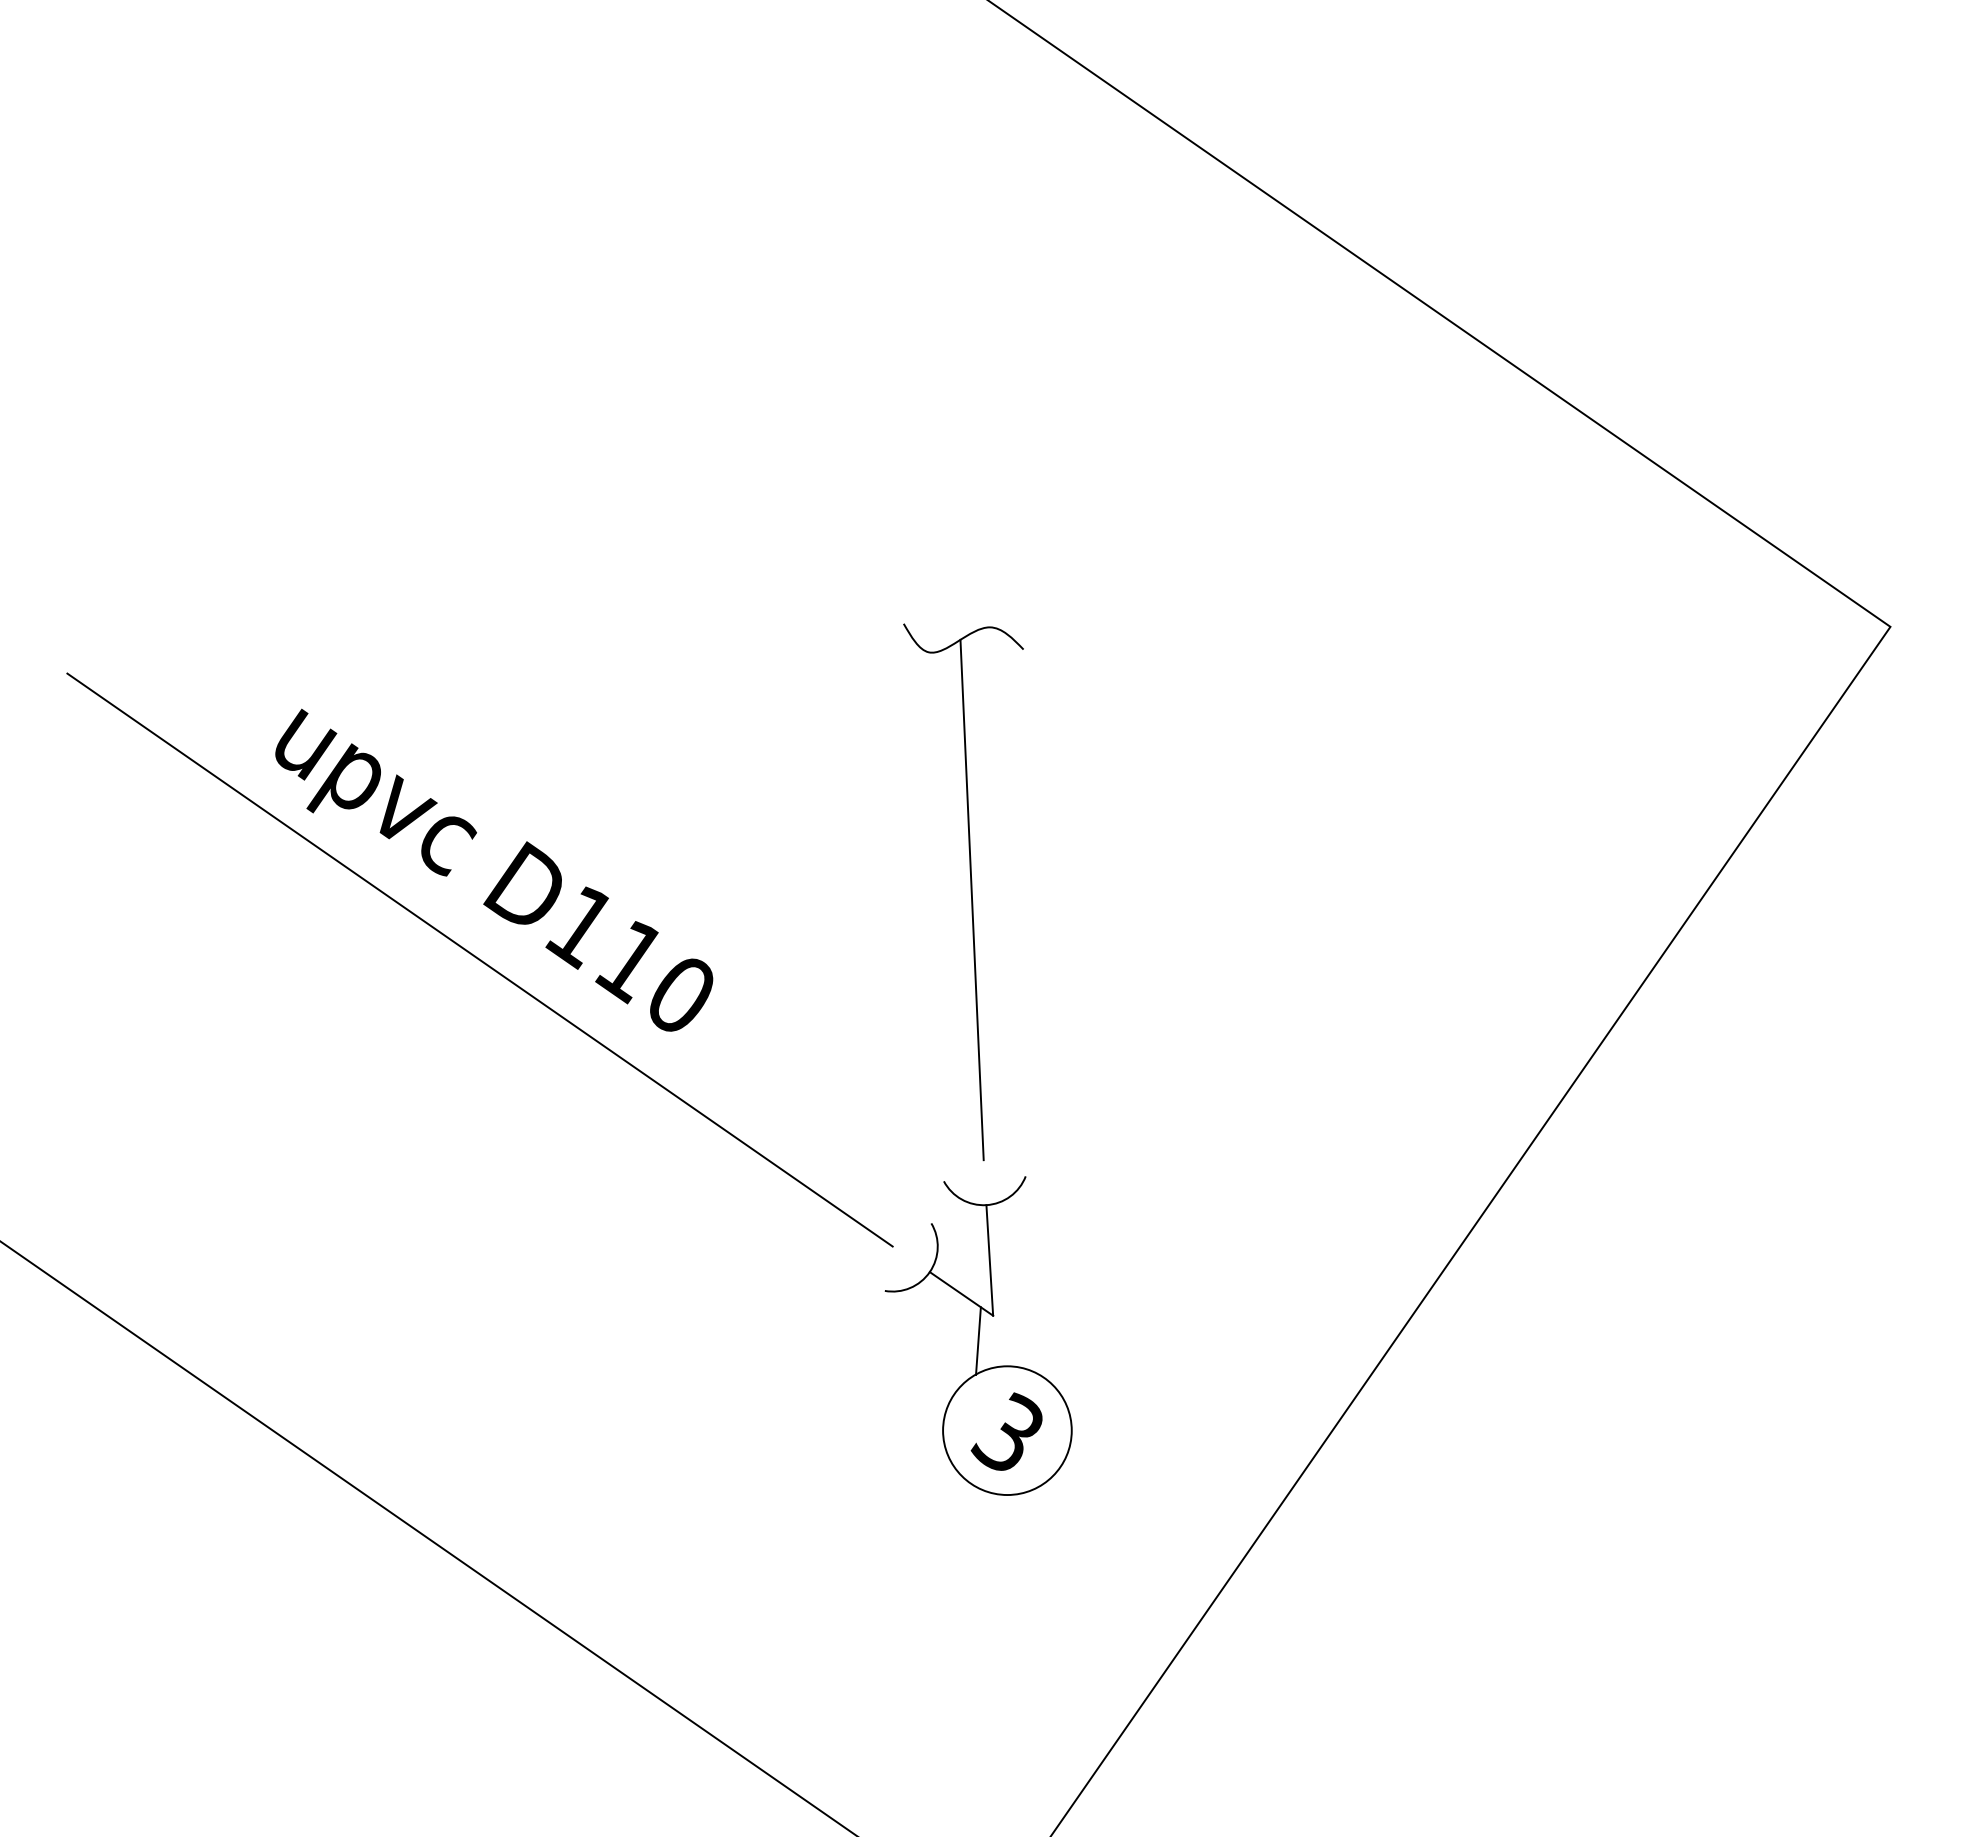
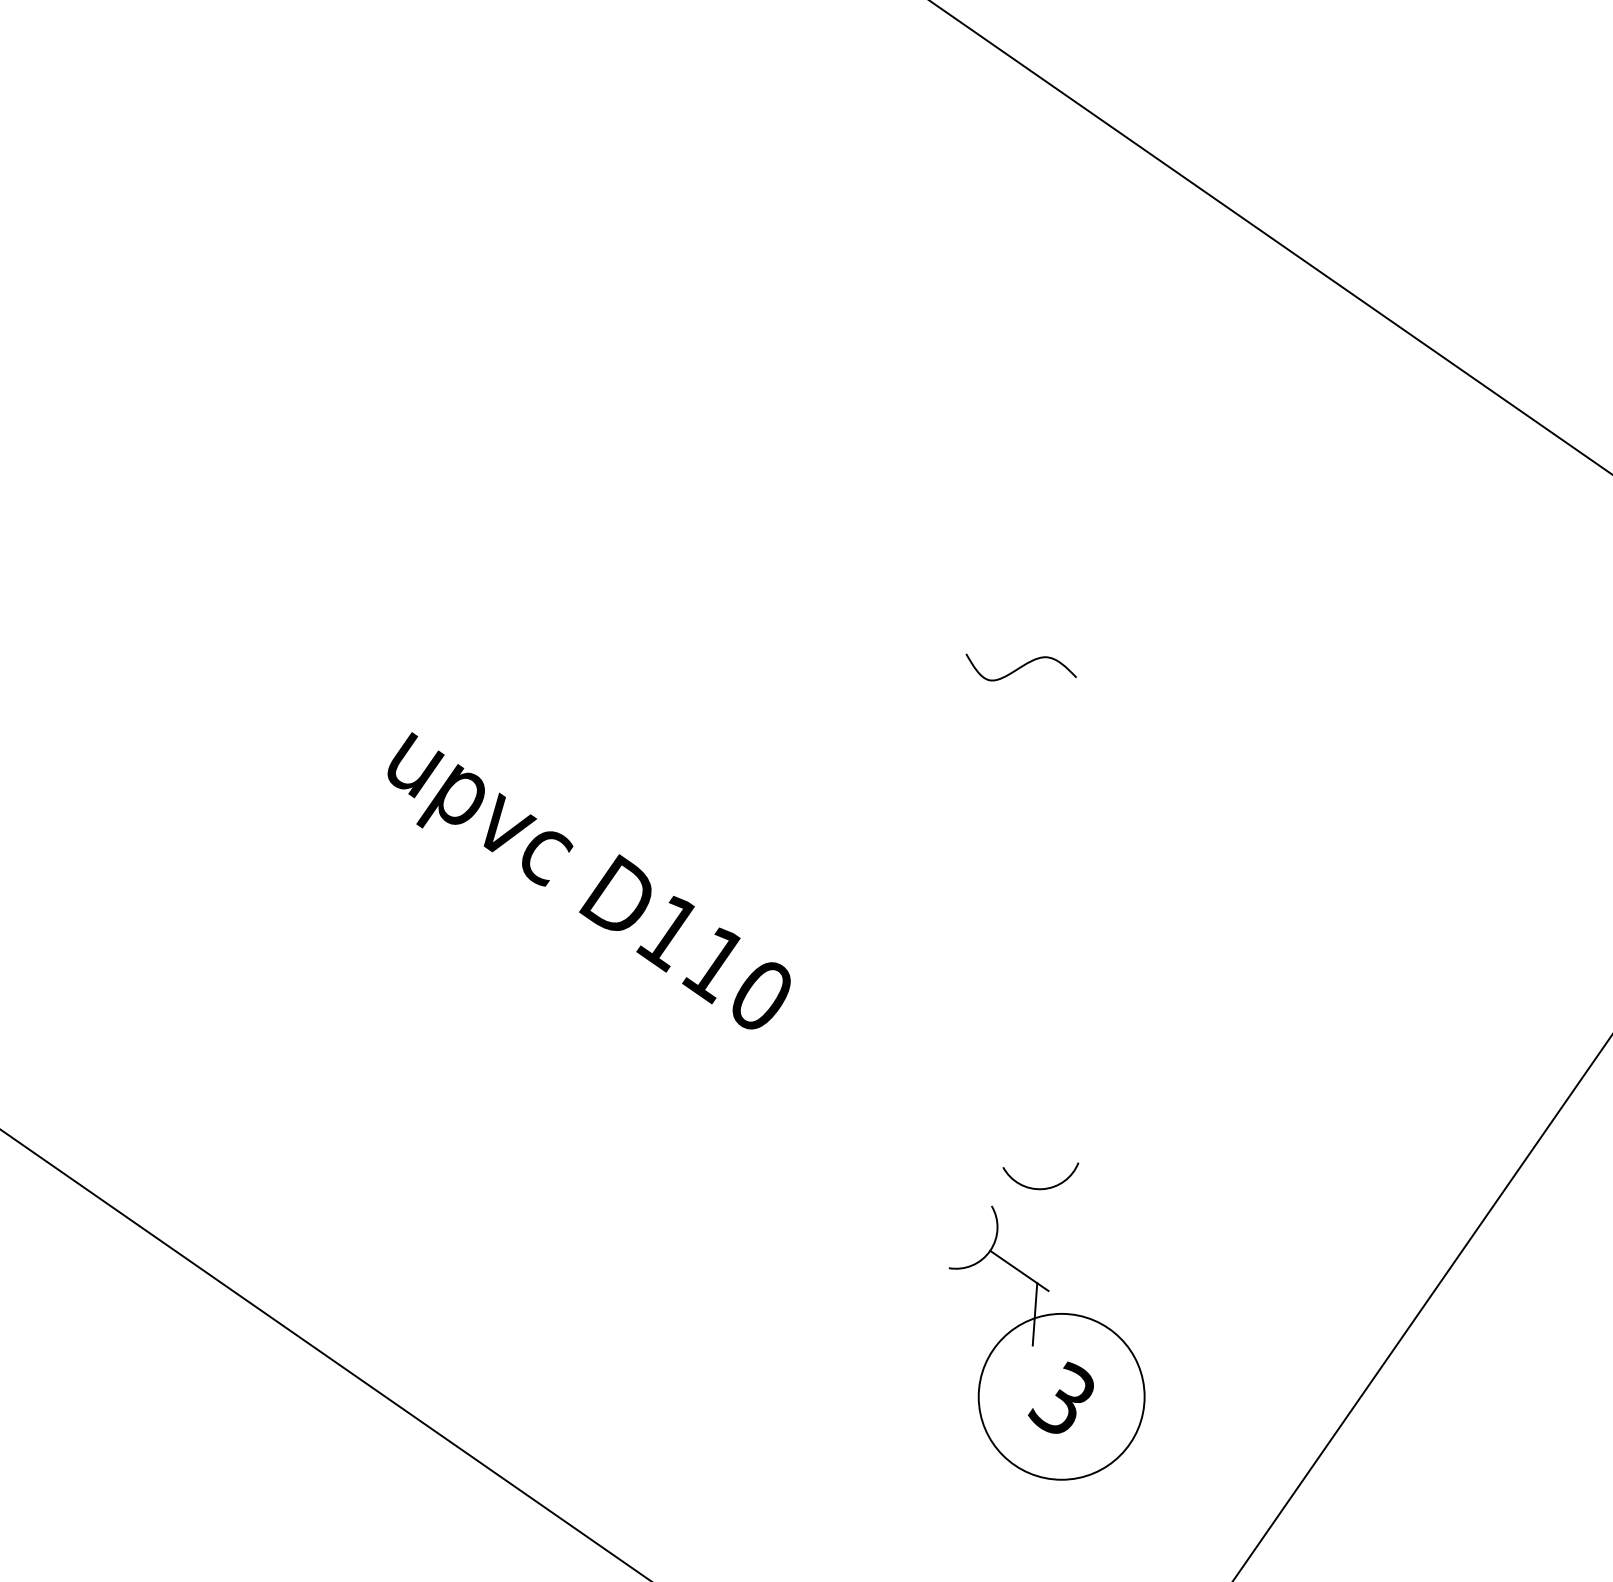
line: (971, 899) -> (1028, 907), removed
line: (479, 959) -> (575, 963), removed
line: (989, 1260) -> (1045, 1240), removed
circle: (1007, 1430) -> (1061, 1396), size x1.4

